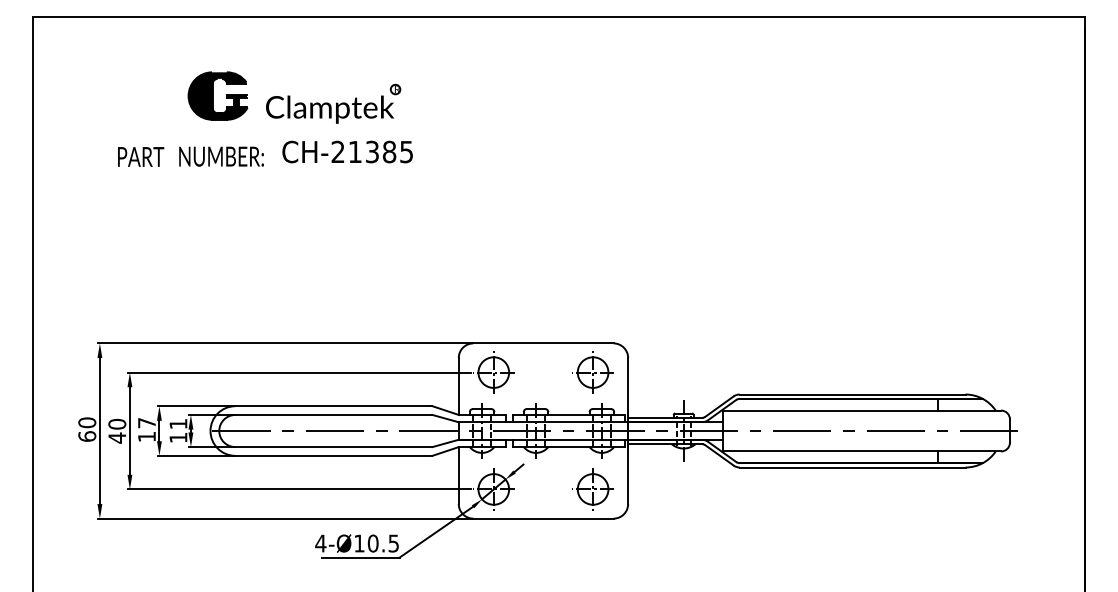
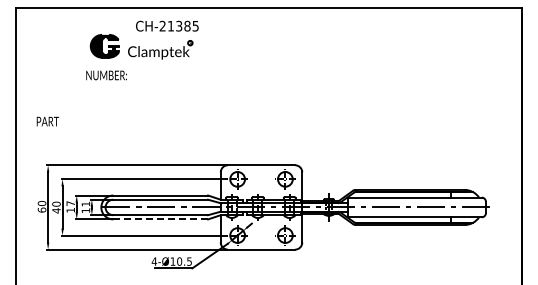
text: (348, 150) -> (167, 25), moved
text: (140, 156) -> (47, 121), moved
line: (333, 456) -> (160, 219), solid -> dashed

